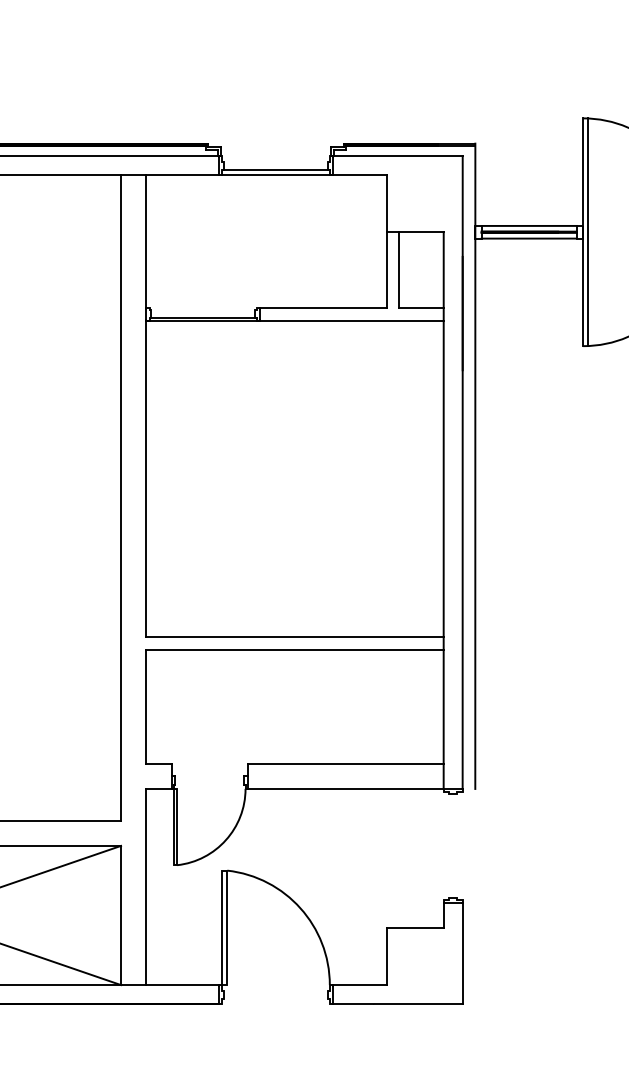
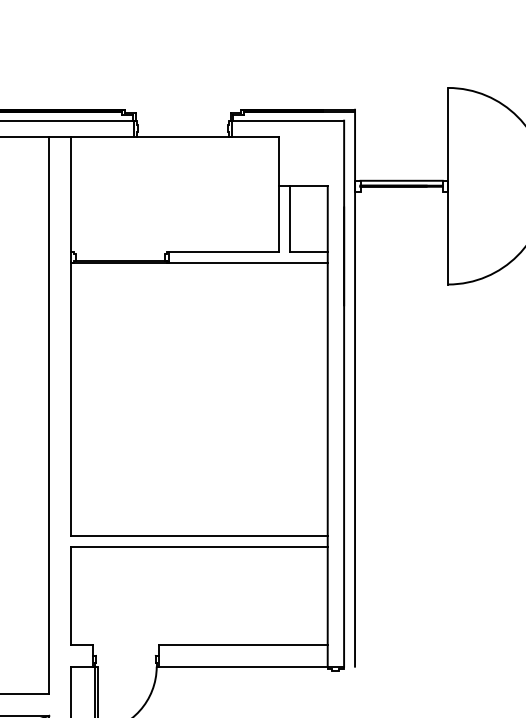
line: (276, 169) -> (183, 132), removed
line: (587, 232) -> (451, 186), removed
line: (528, 238) -> (400, 191), removed

